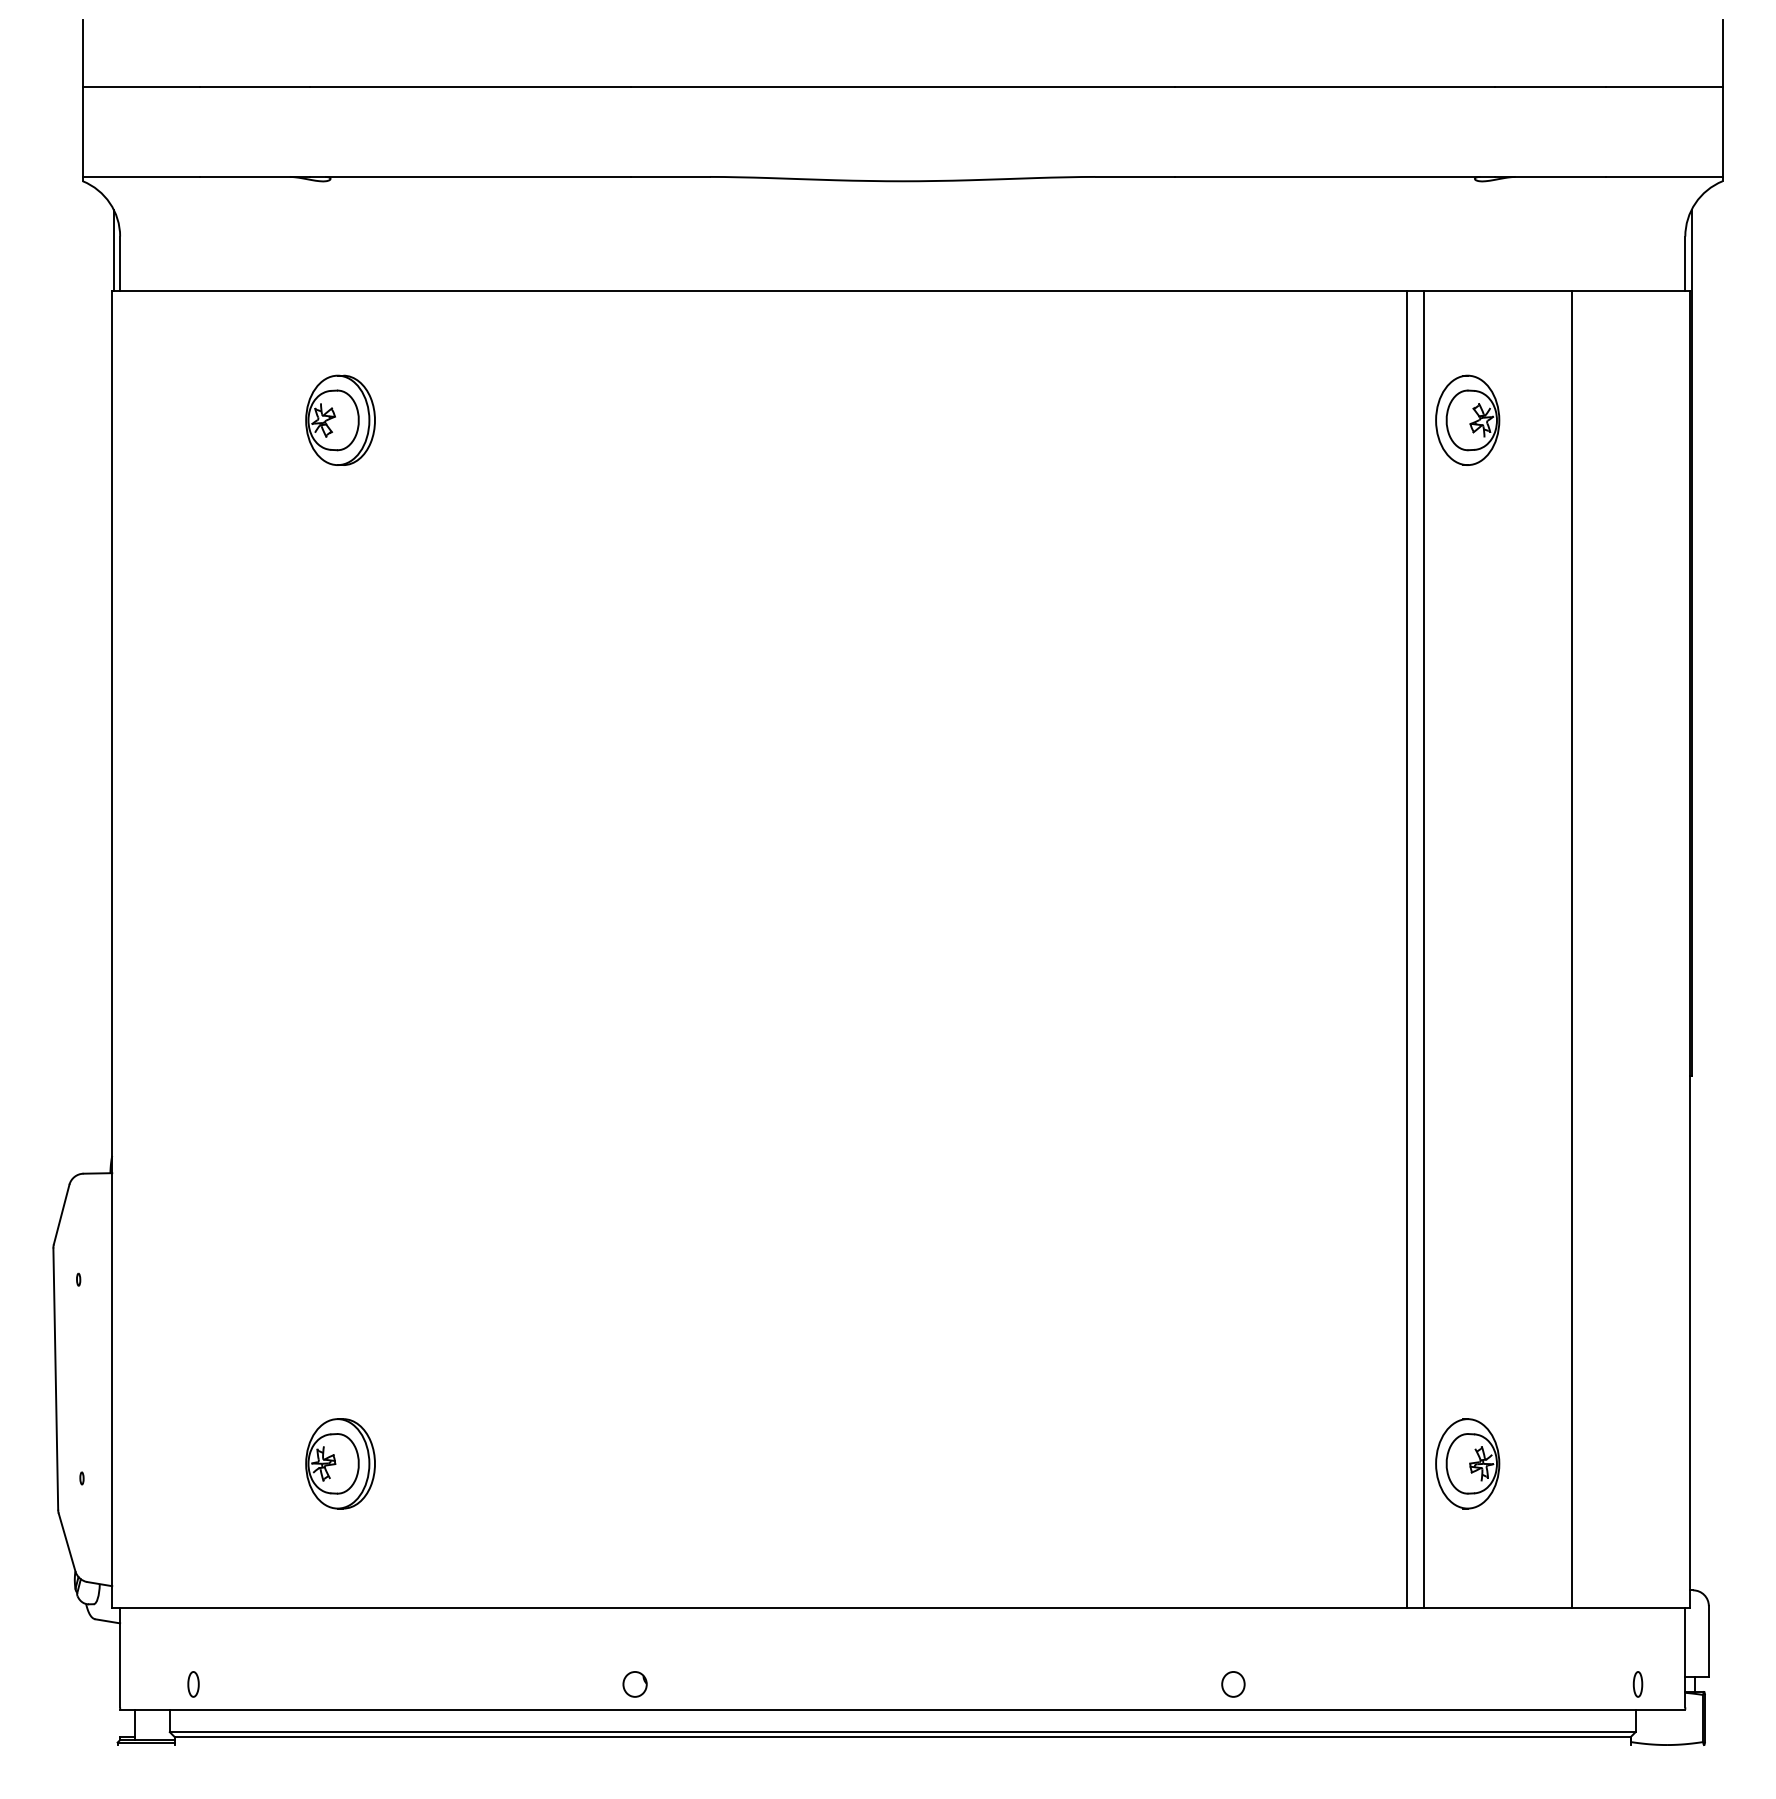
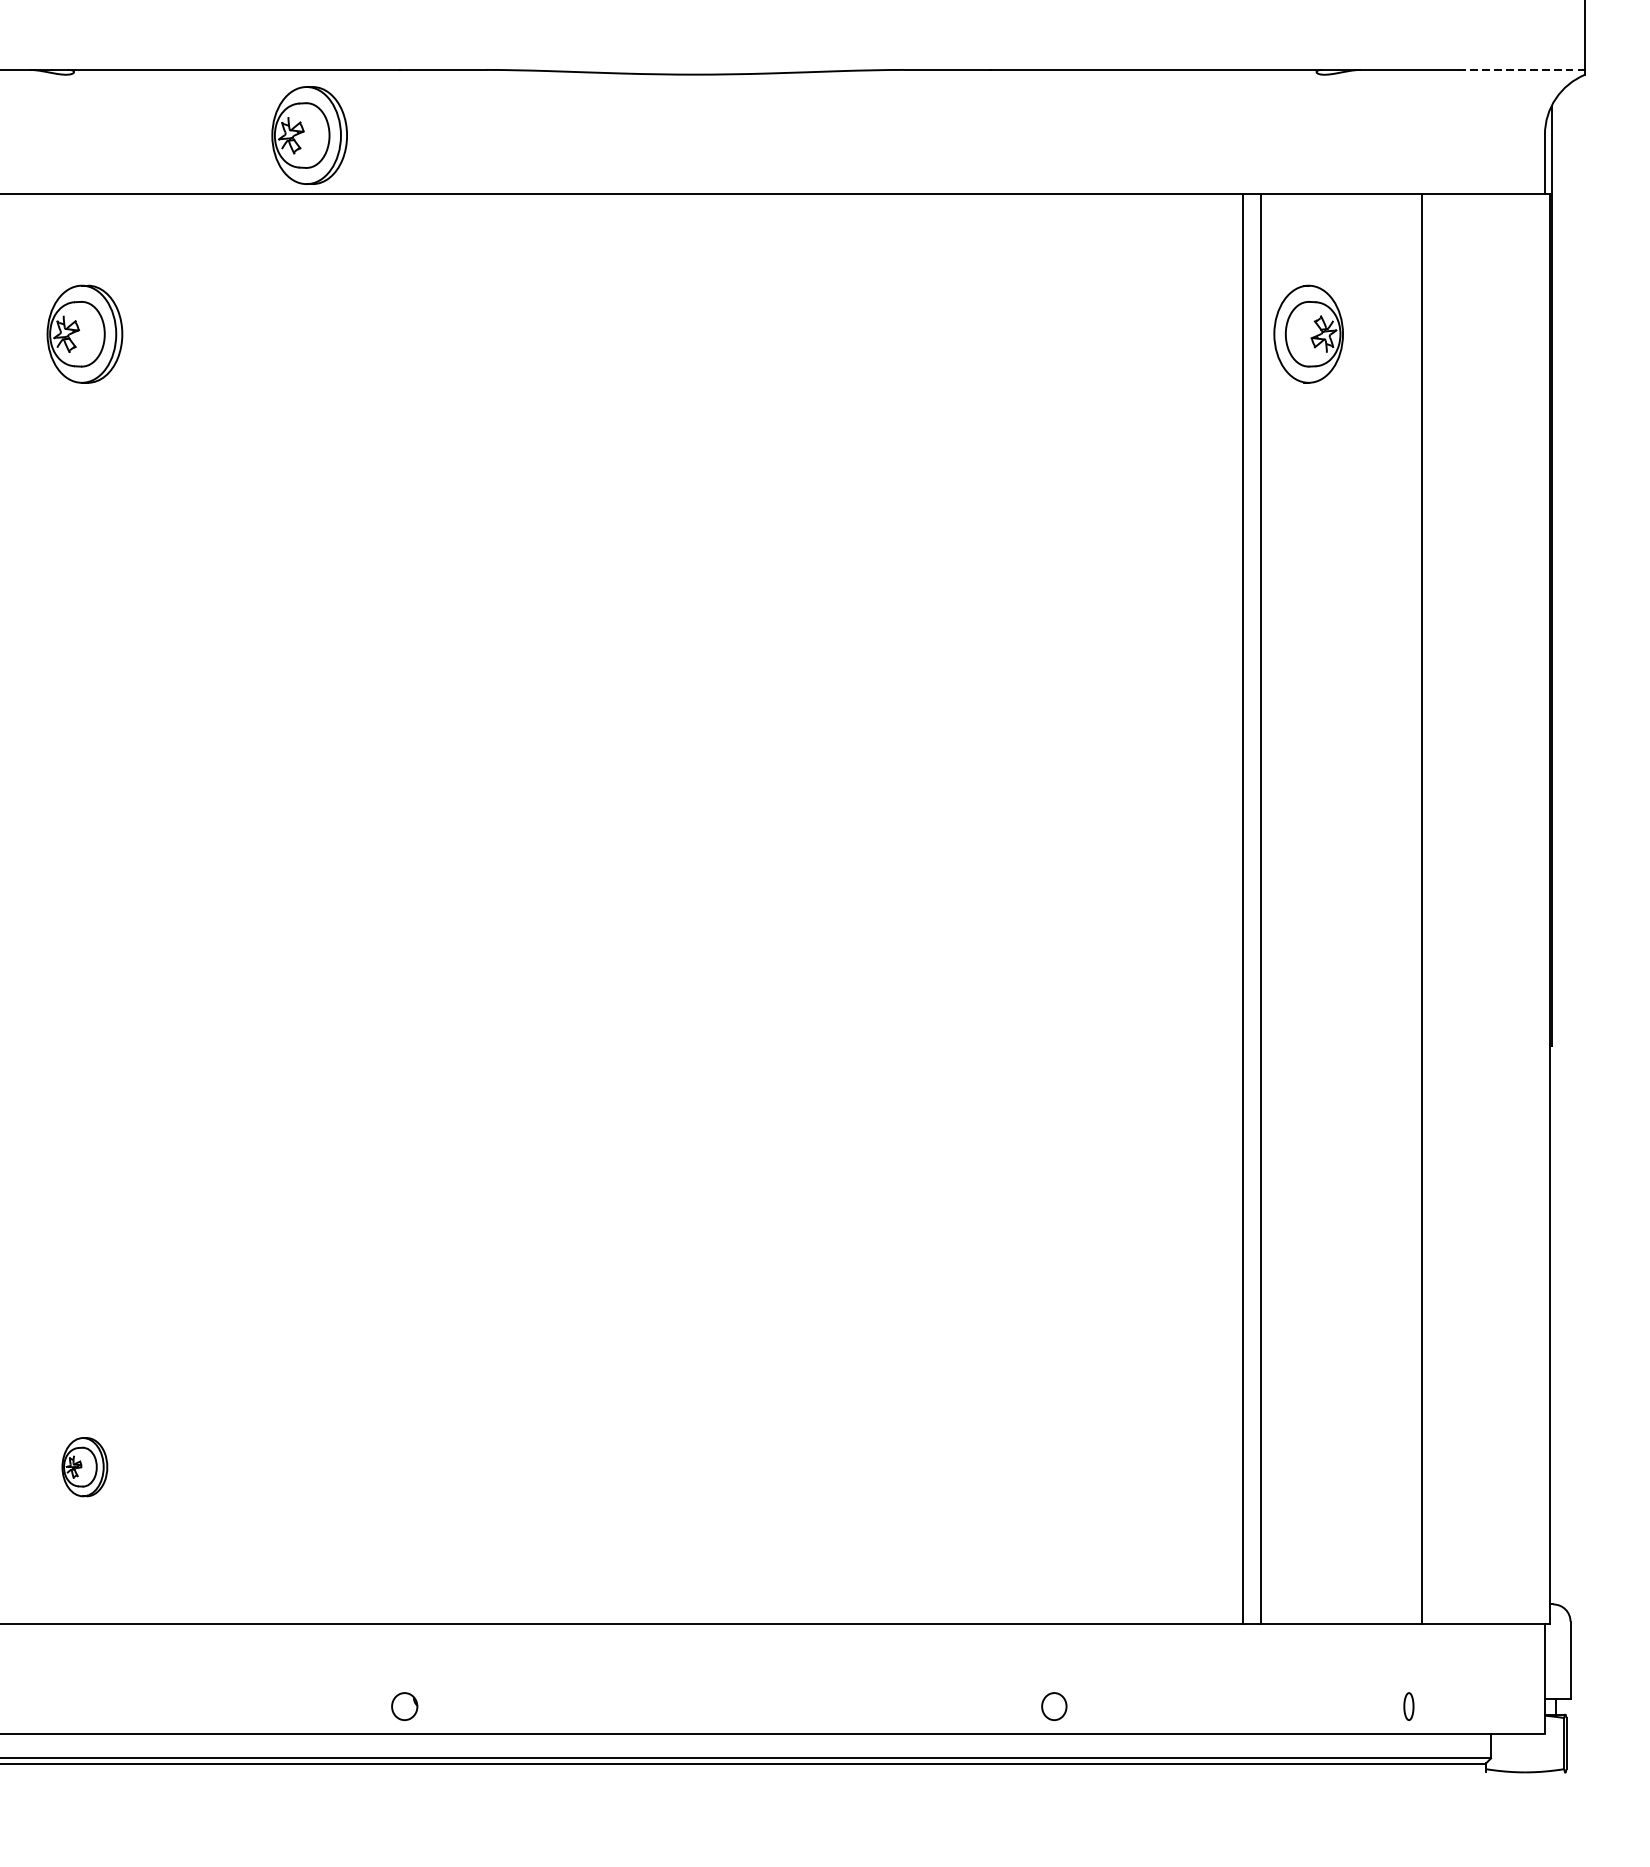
line: (1663, 176) -> (1521, 69), solid -> dashed
part: (547, 236) -> (309, 134), added
part: (340, 1463) -> (84, 1466), size x0.6
part: (1467, 1463) -> (1308, 1466), removed
part: (1637, 1684) -> (1408, 1706), moved

